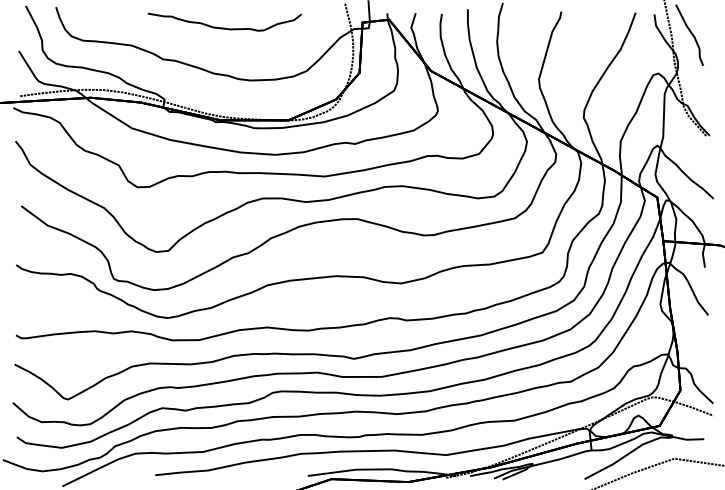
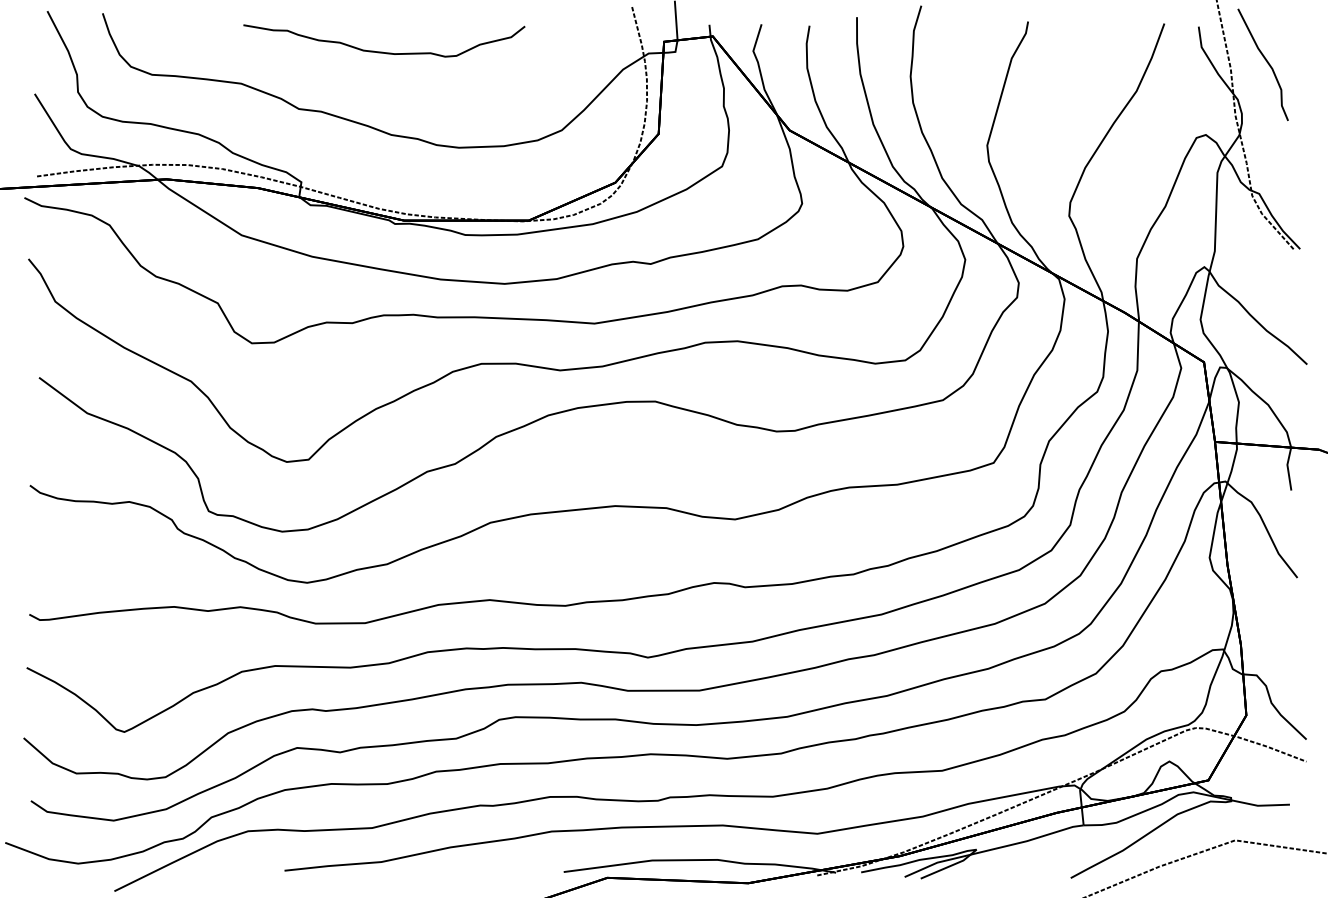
curve: (224, 27) -> (383, 50), moved

